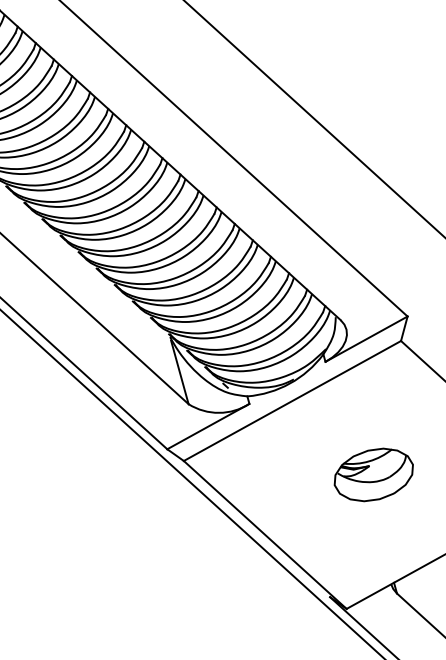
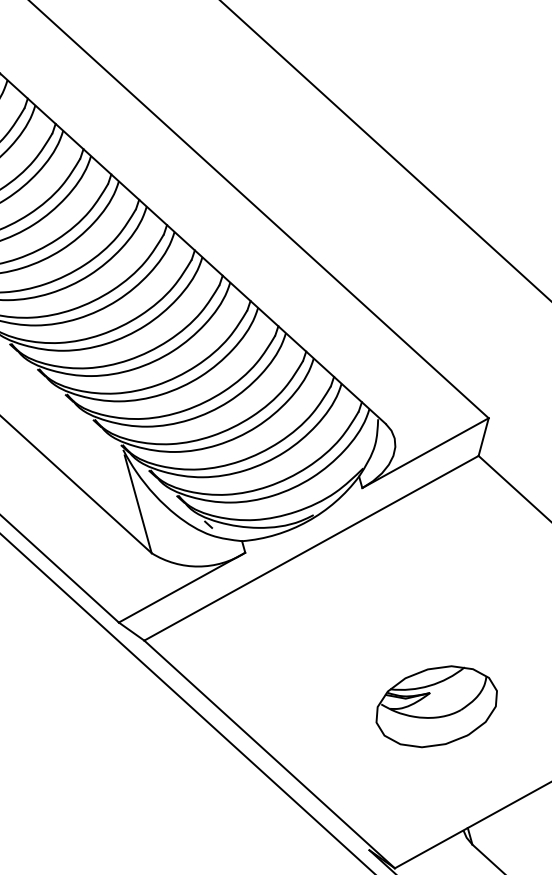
part: (373, 474) -> (436, 706), moved

